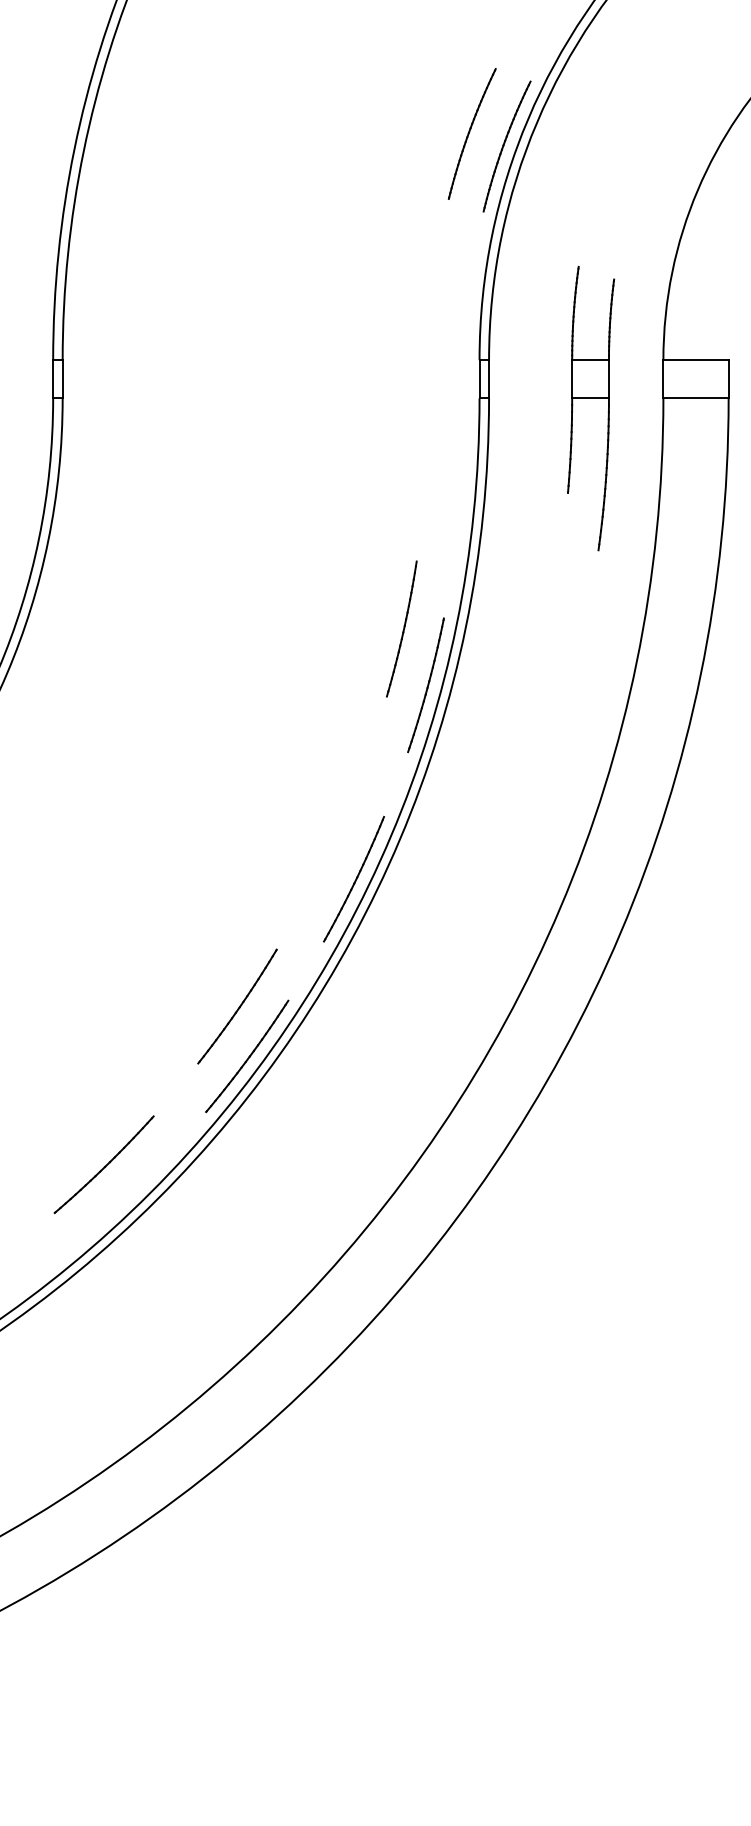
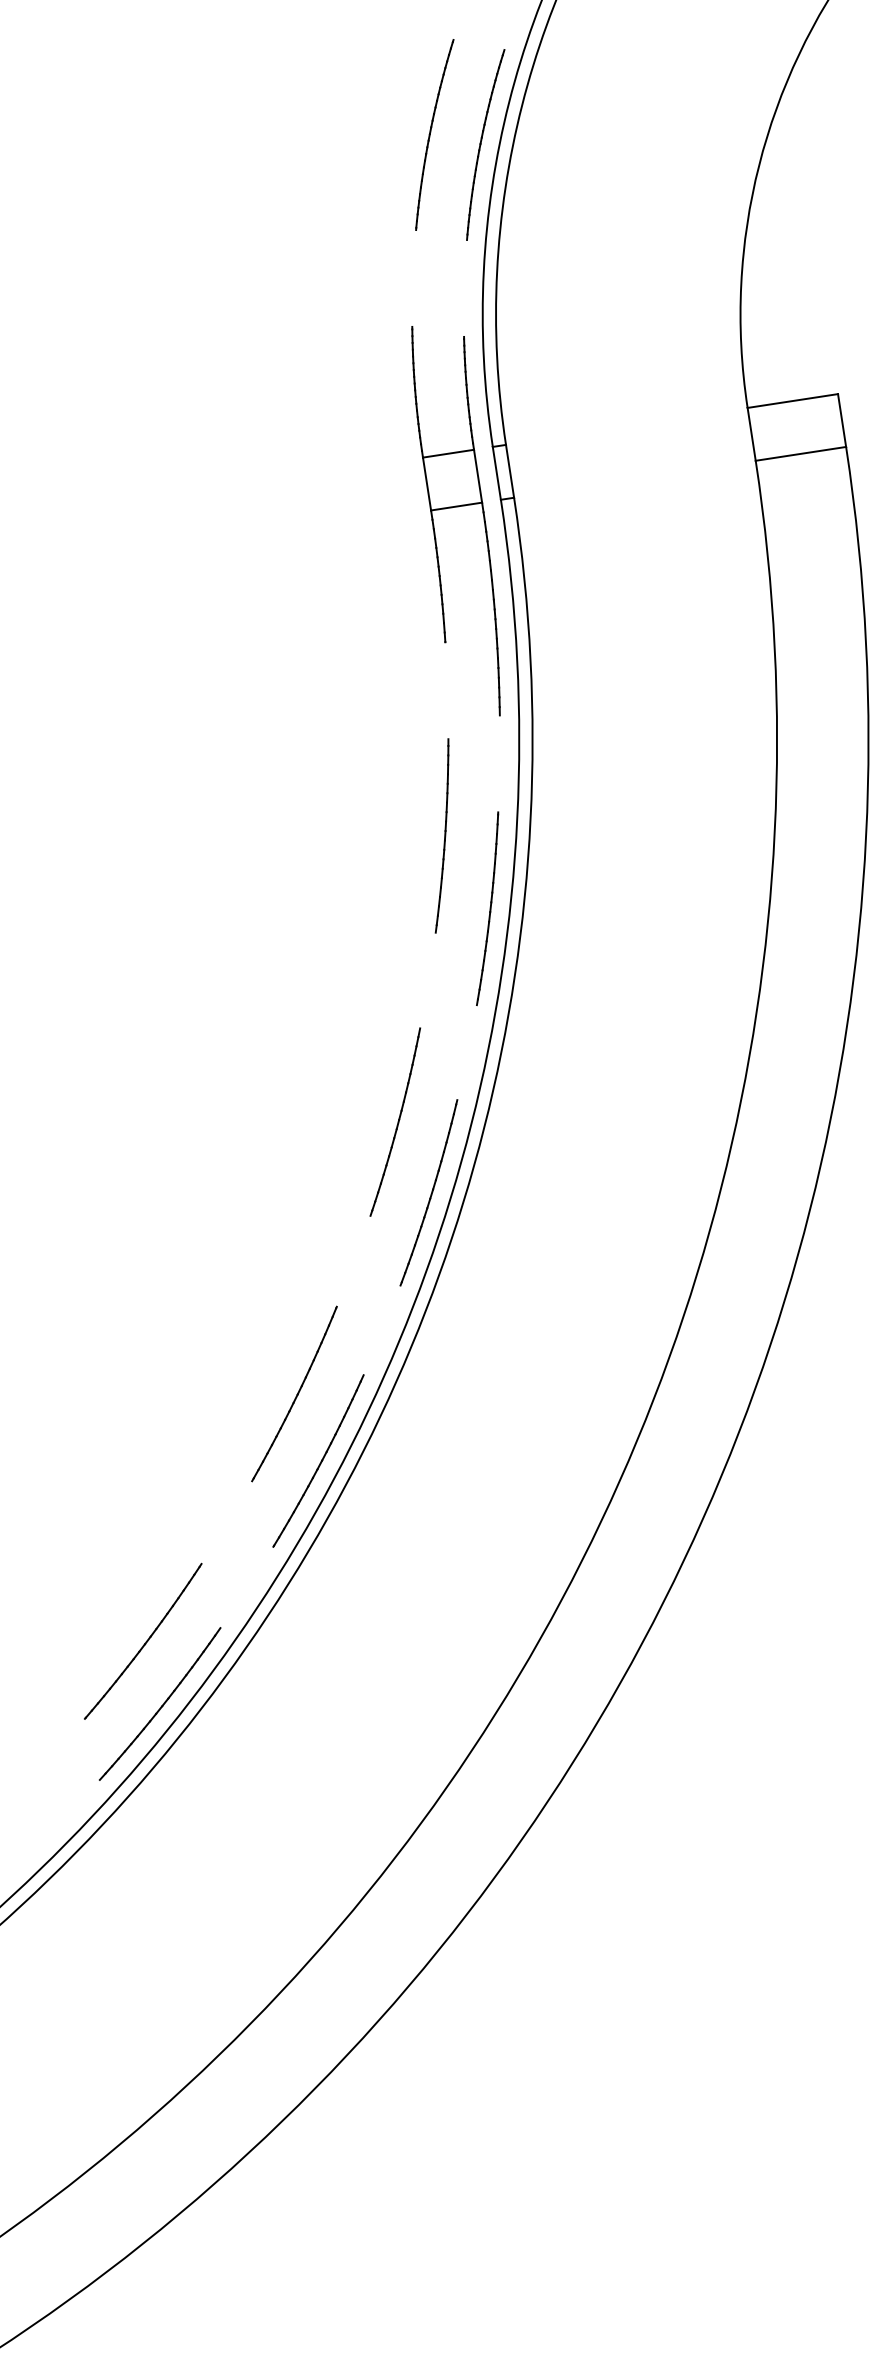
part: (591, 398) -> (457, 506), moved
part: (337, 825) -> (394, 1121), added
part: (109, 1210) -> (160, 1703), added

